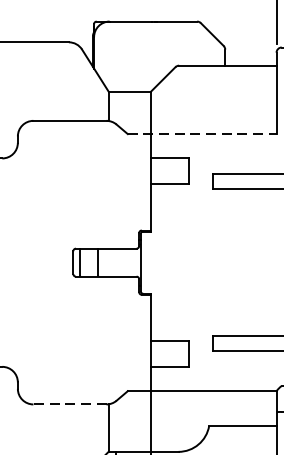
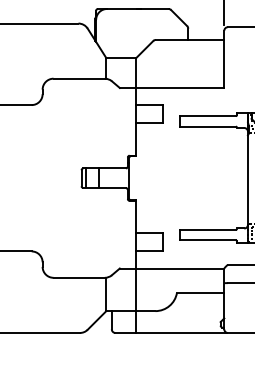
line: (202, 133) -> (172, 87), dashed -> solid
line: (70, 403) -> (79, 277), dashed -> solid

